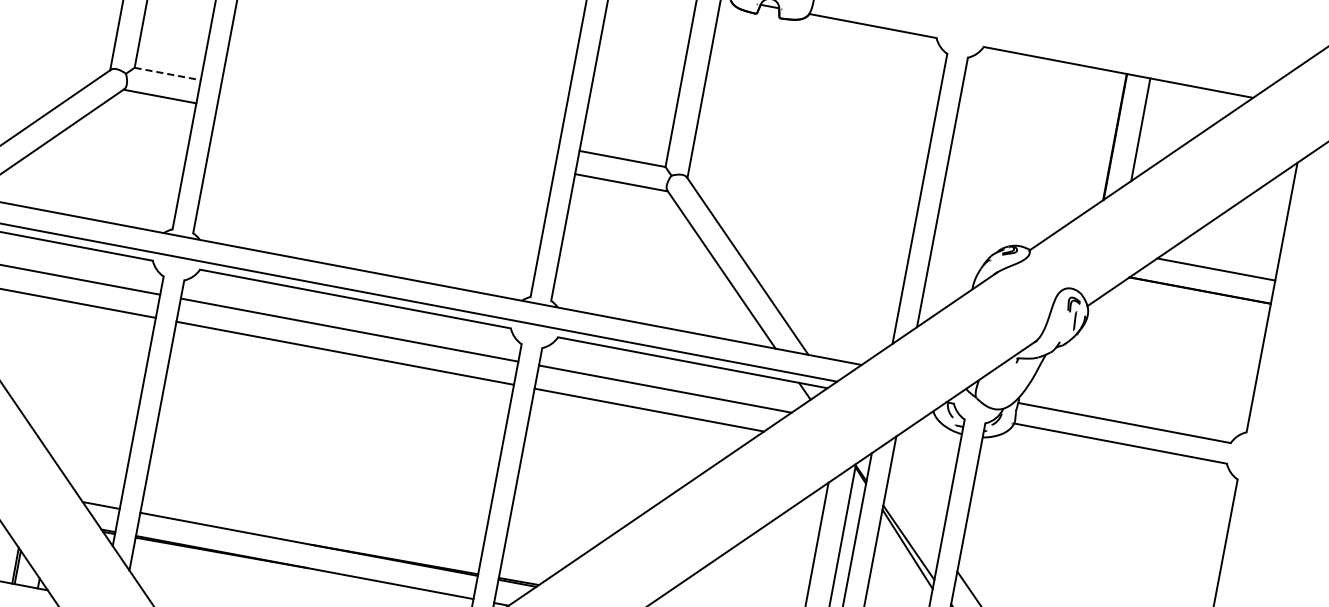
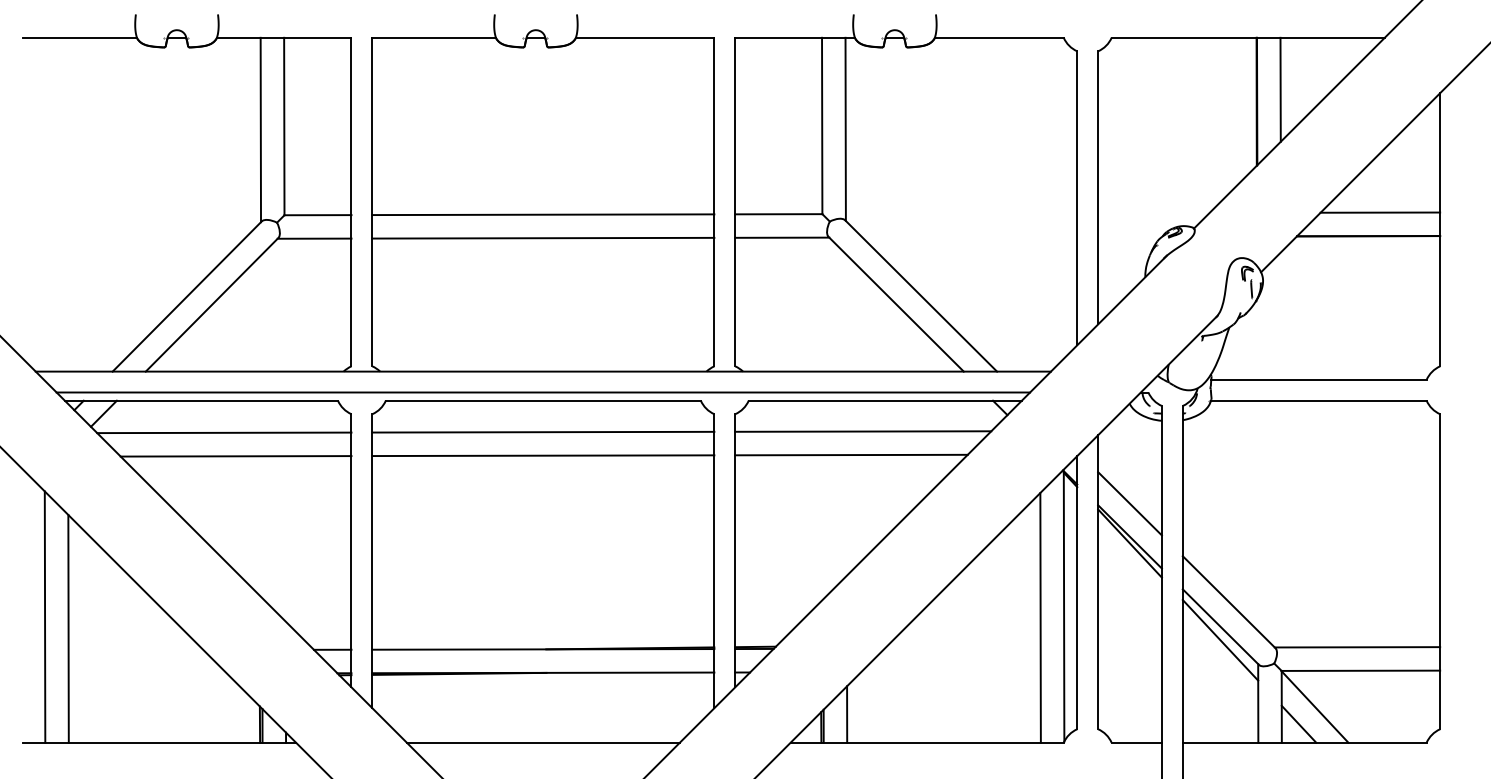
line: (168, 74) -> (318, 215), dashed -> solid
line: (390, 115) -> (543, 214), added
line: (386, 138) -> (543, 237), added
line: (914, 509) -> (1129, 503), added

